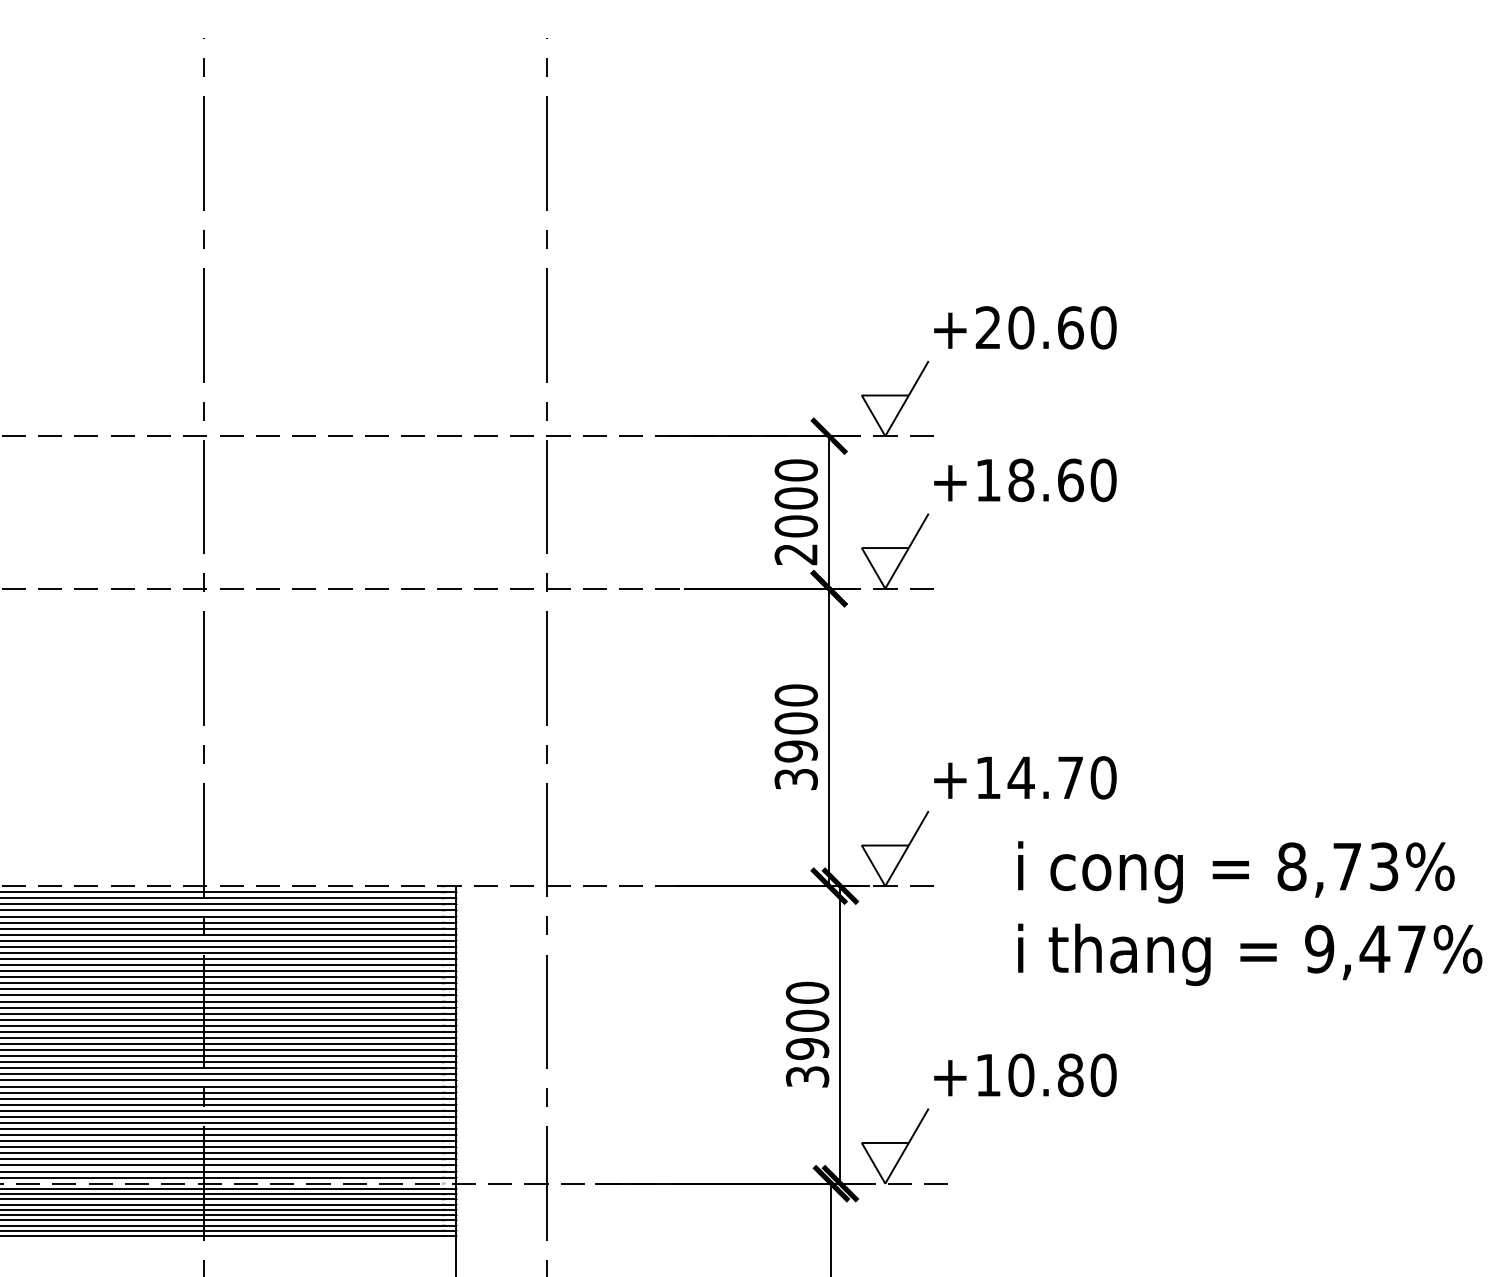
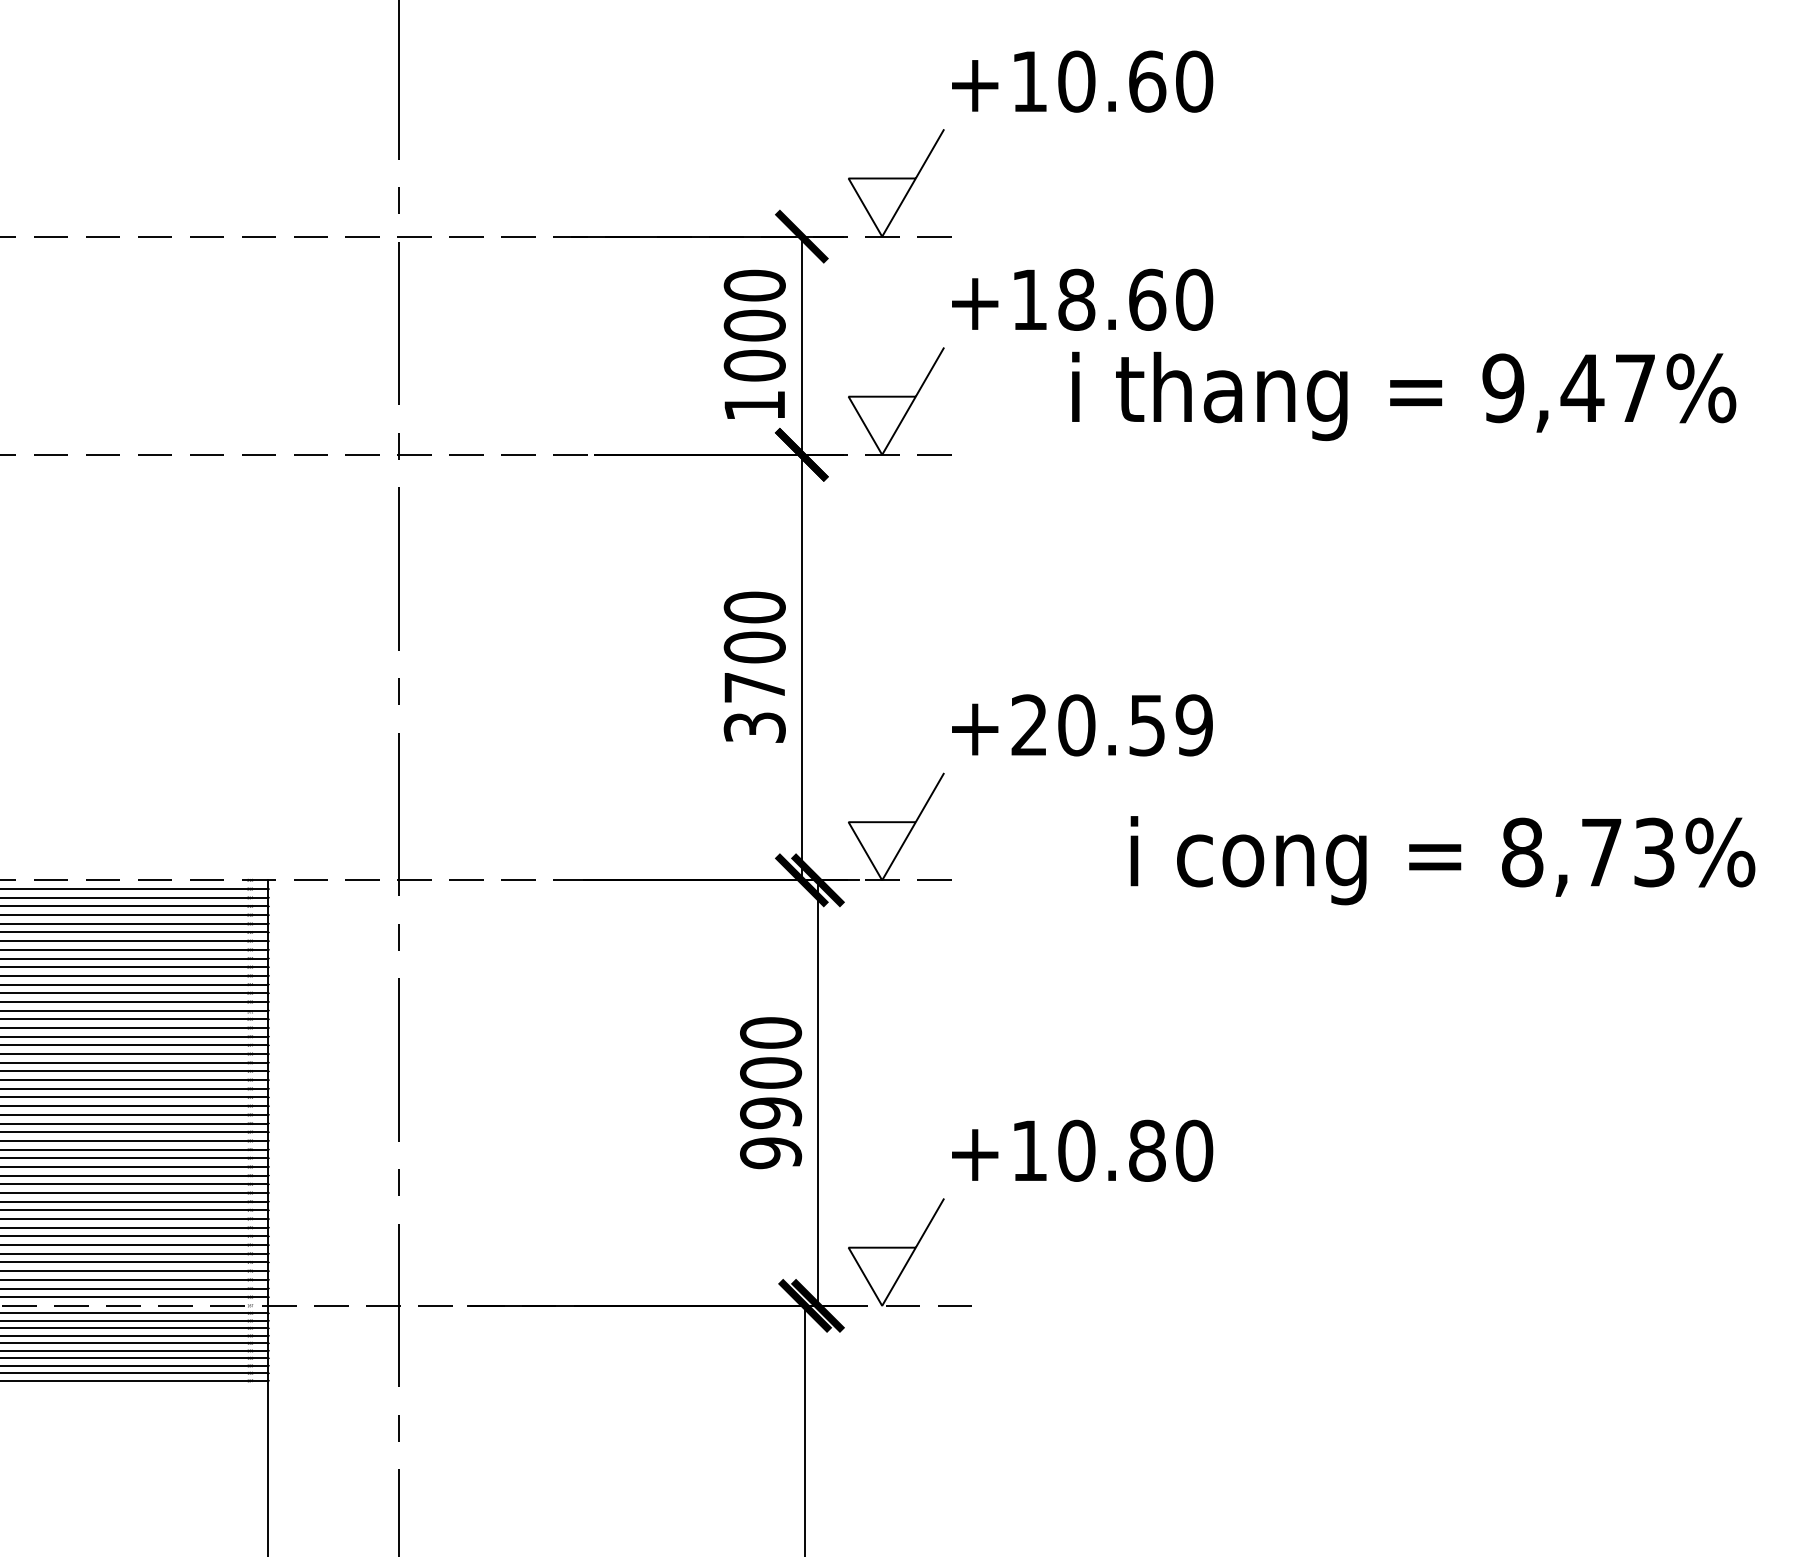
text: (987, 327) -> (1028, 81), +20.60 -> +10.60
text: (795, 554) -> (753, 405), 2000 -> 1000
text: (795, 751) -> (753, 687), 3900 -> 3700
text: (1045, 777) -> (1111, 724), +14.70 -> +20.59
text: (1236, 872) -> (1443, 860), moved
text: (1250, 954) -> (1404, 395), moved
text: (807, 1077) -> (770, 1154), 3900 -> 9900

